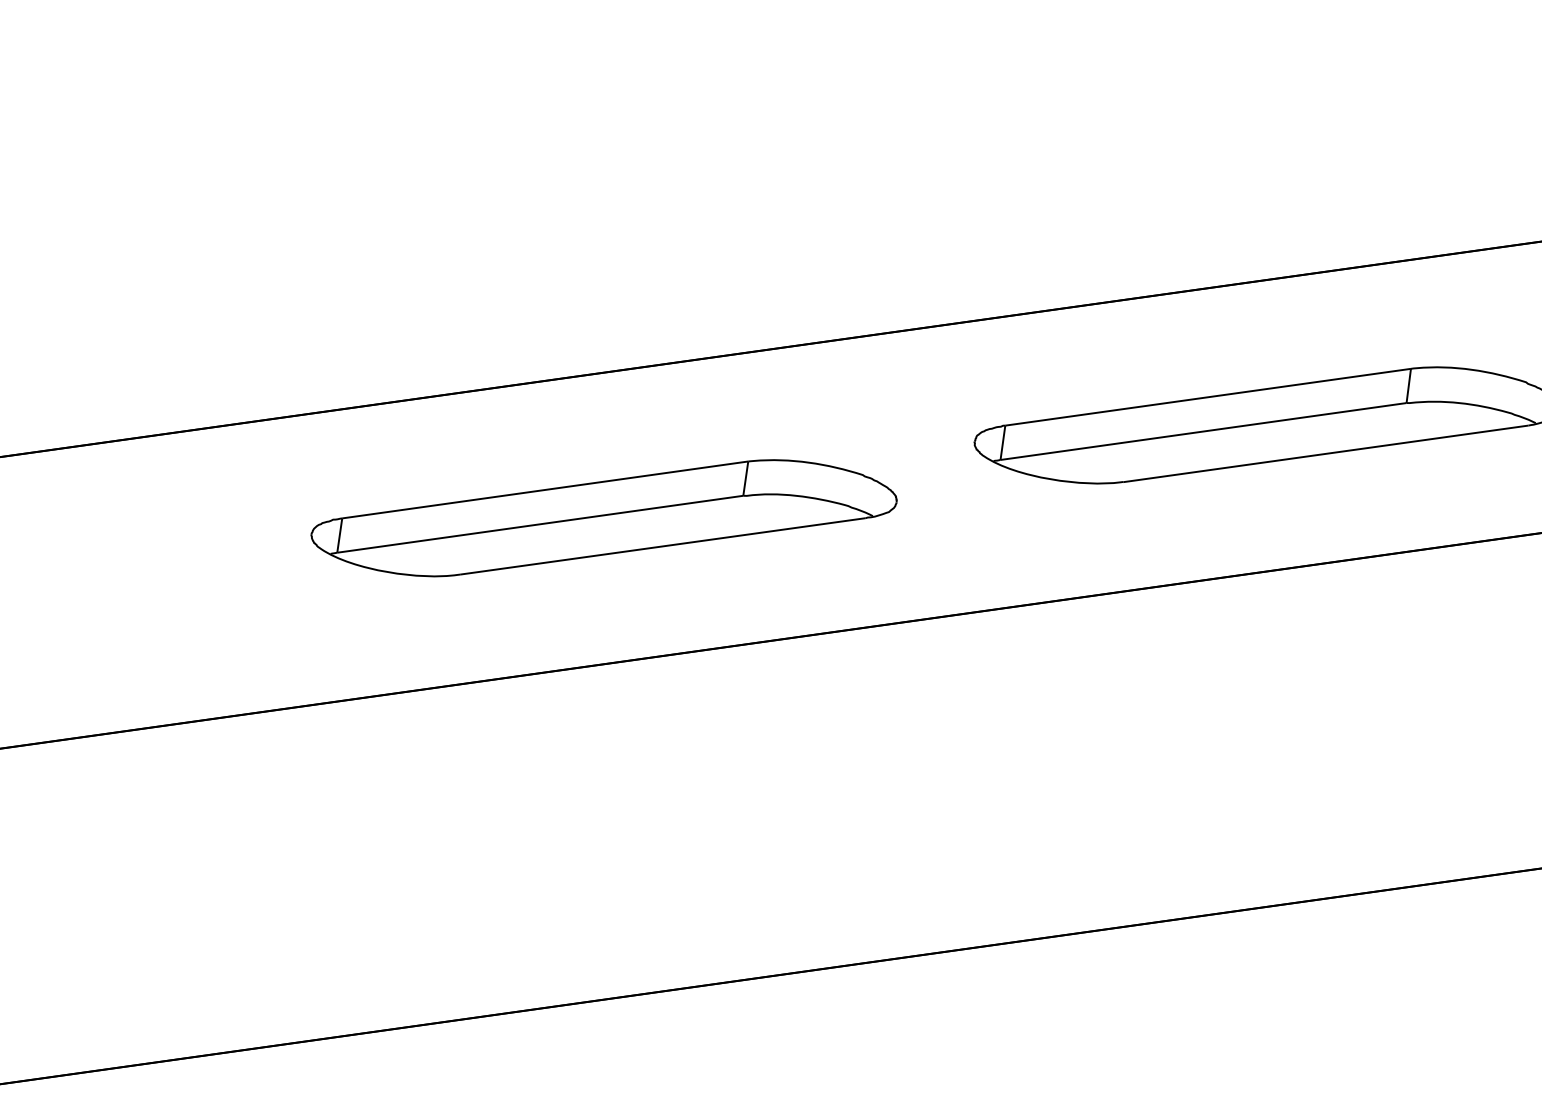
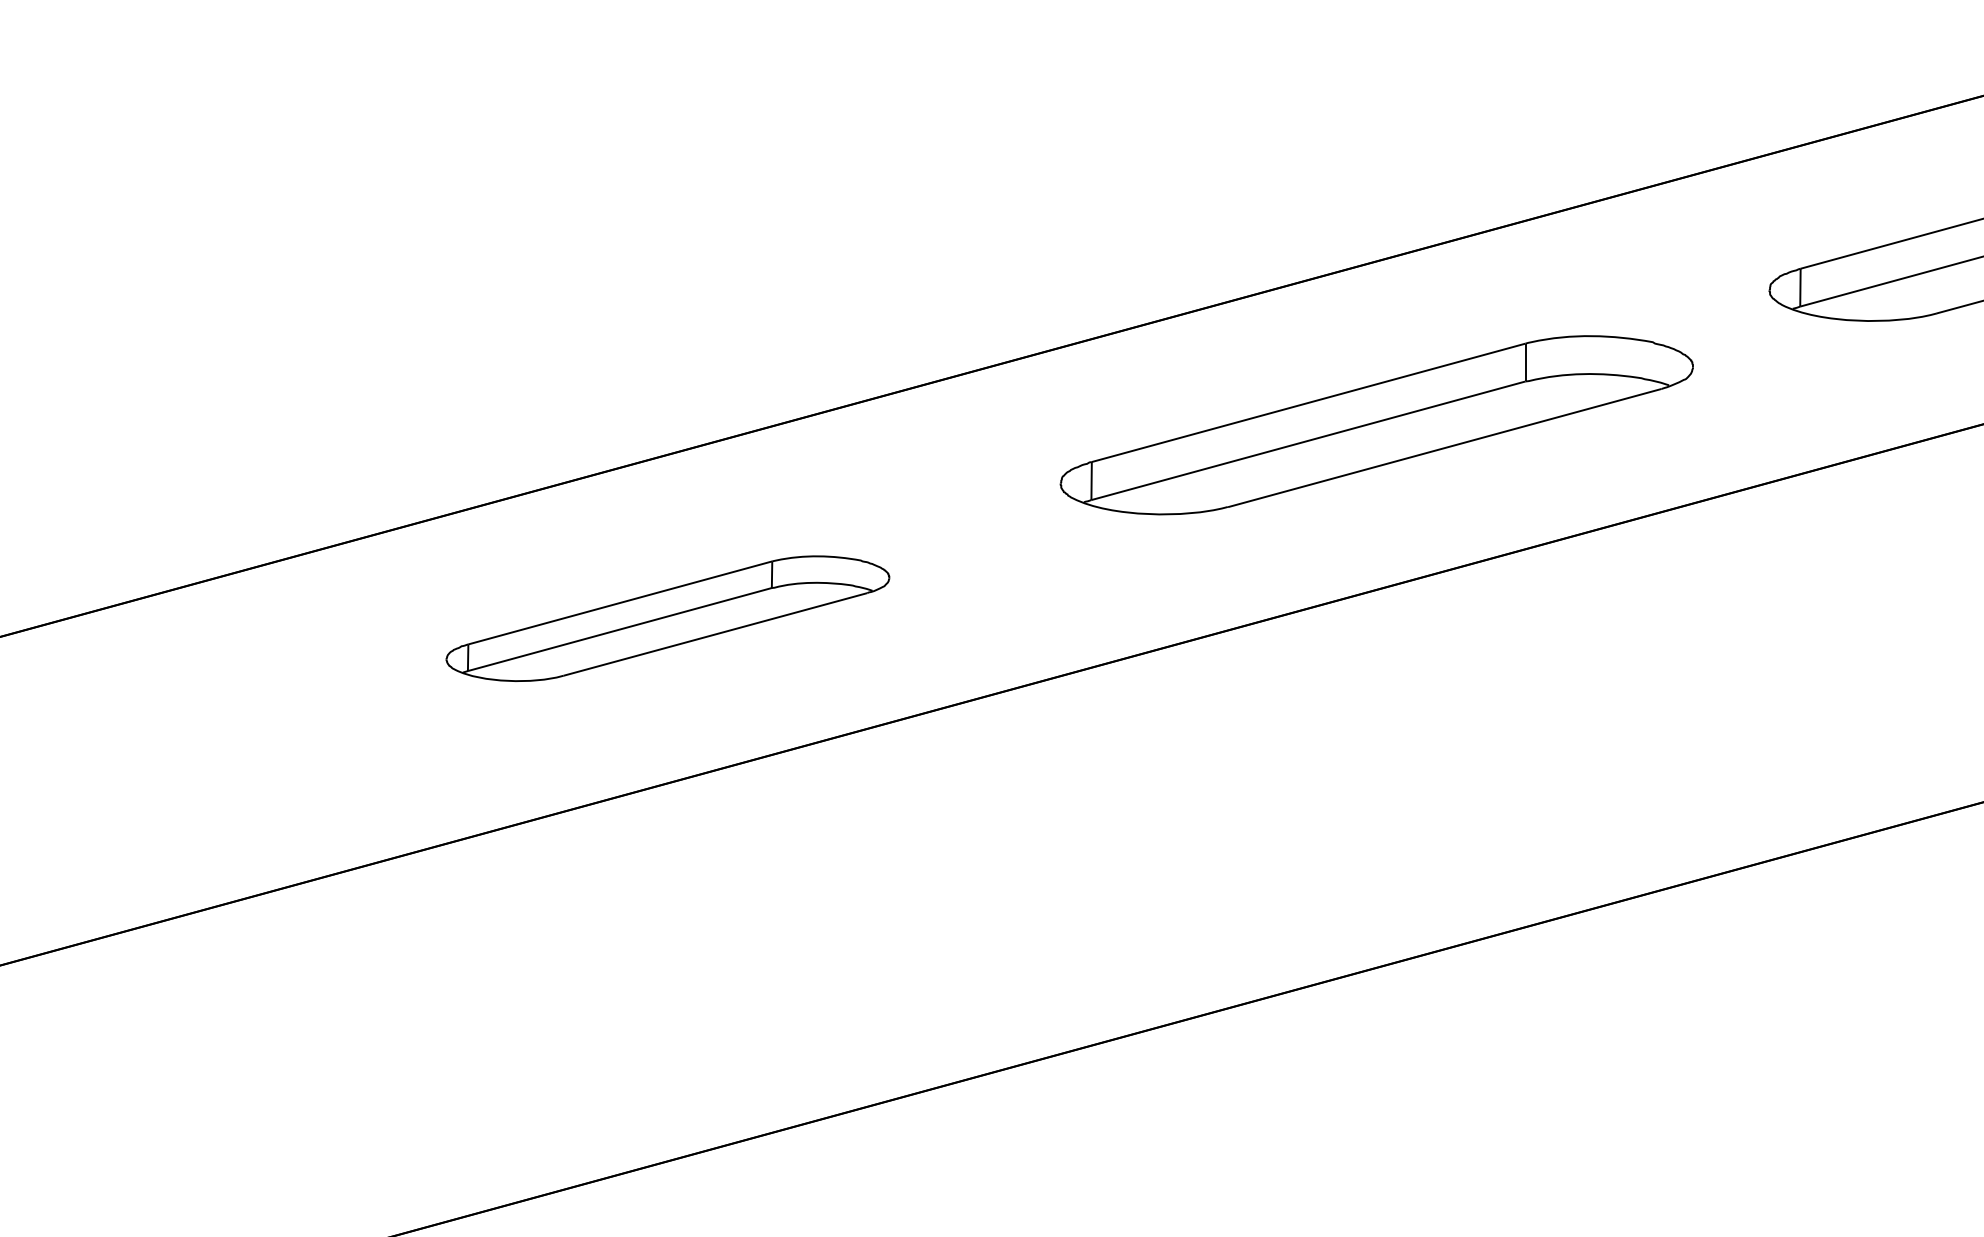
part: (603, 517) -> (667, 618), size x0.7

